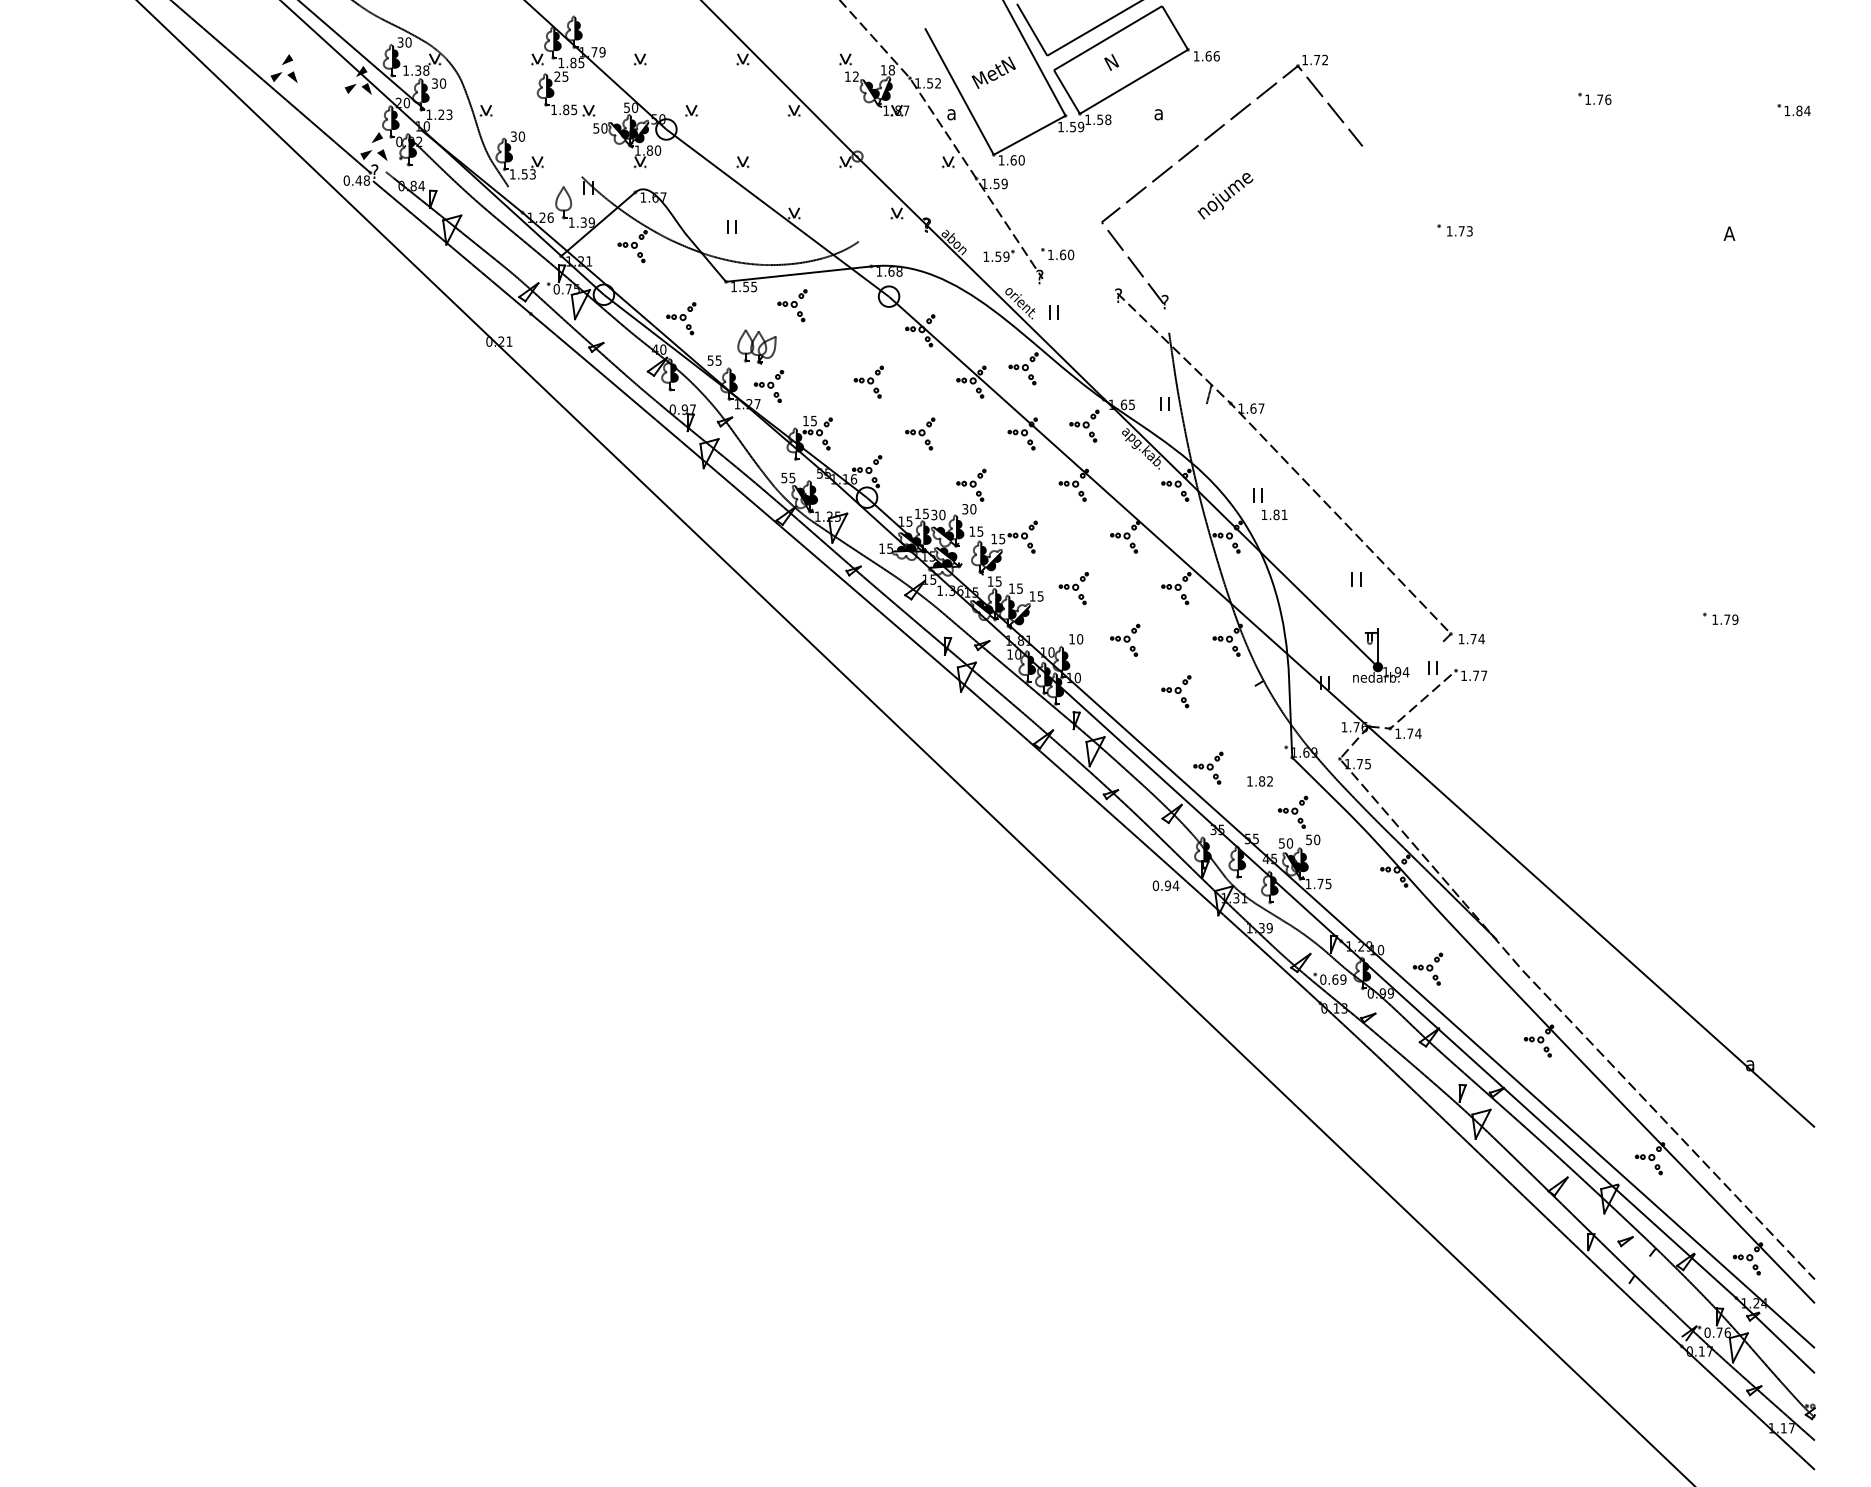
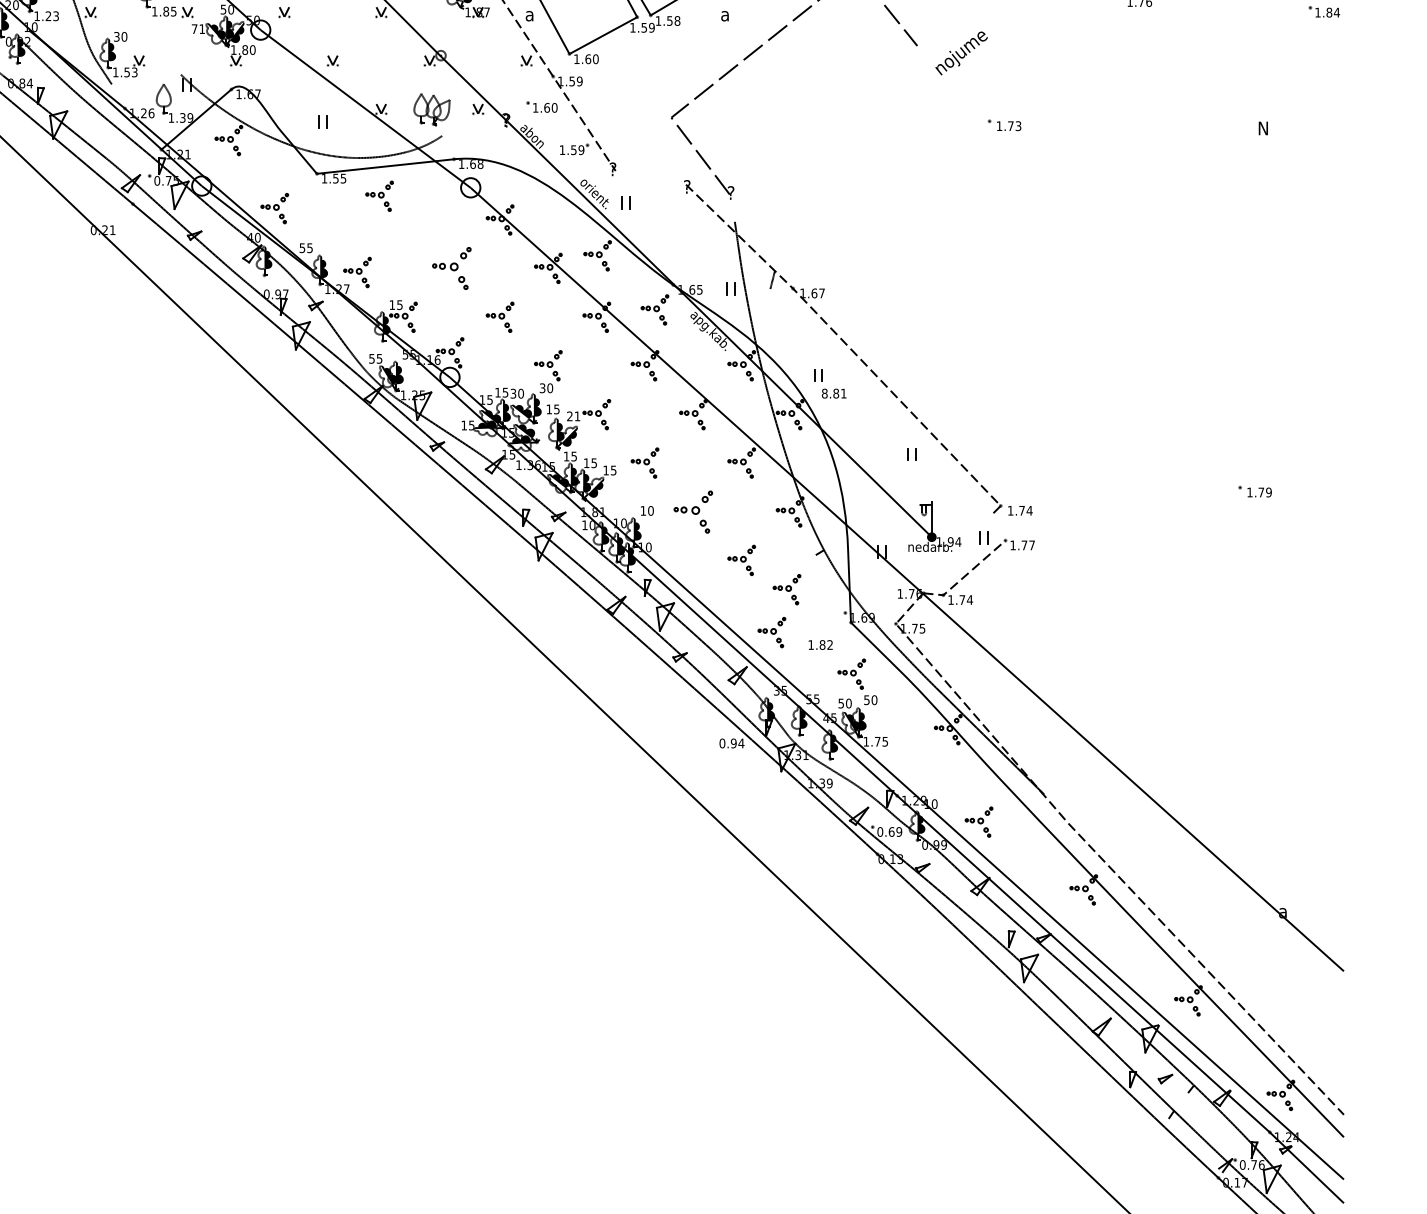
text: (600, 128) -> (198, 29), 50 -> 71
text: (1225, 196) -> (961, 53), moved
text: (1729, 233) -> (1263, 128), A -> N
part: (1057, 254) -> (541, 107), moved
part: (756, 346) -> (431, 109), moved
part: (868, 381) -> (451, 267), size x1.4
text: (1264, 514) -> (824, 393), 1.81 -> 8.81
text: (998, 538) -> (573, 415), 15 -> 21
part: (1125, 639) -> (693, 511), size x1.4
part: (1224, 722) -> (787, 589), added

